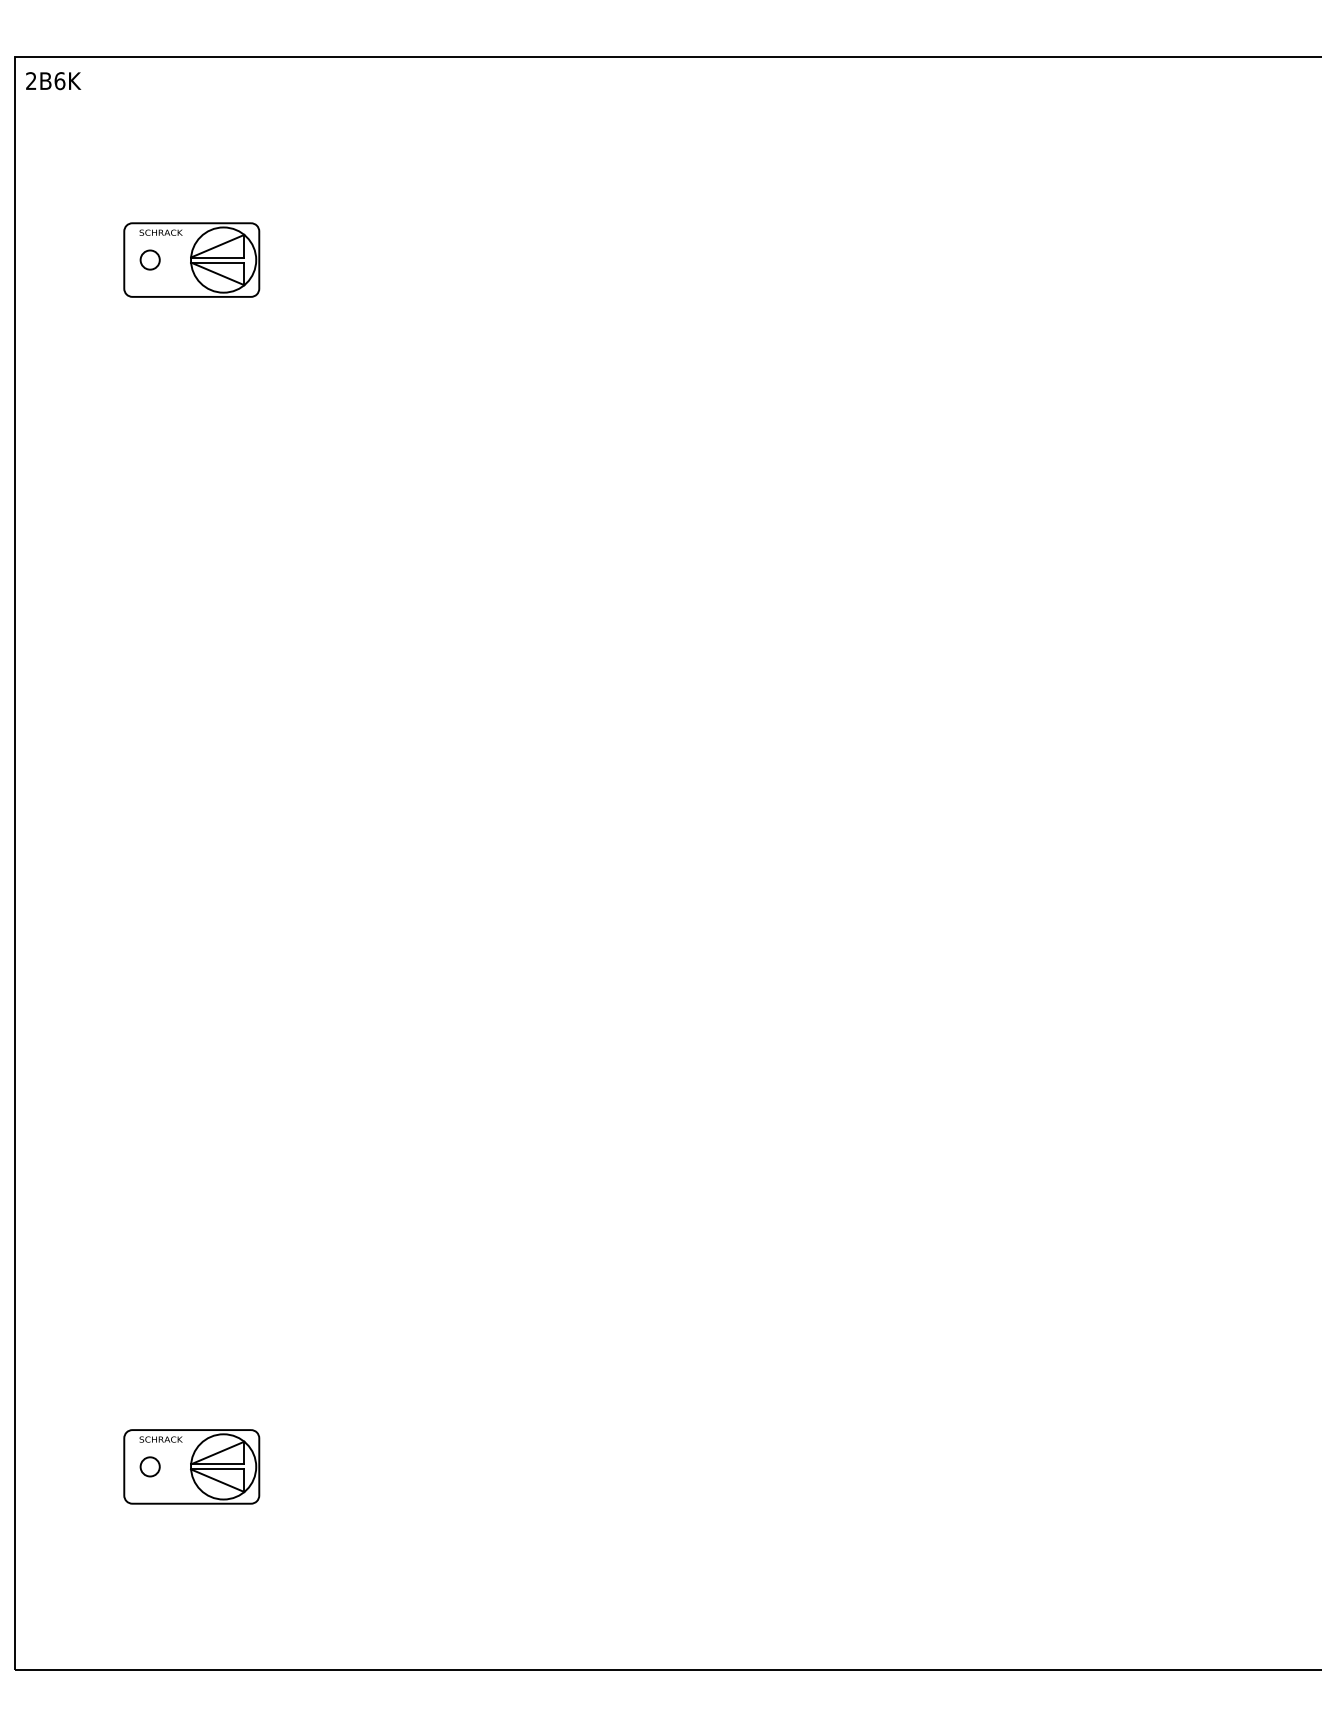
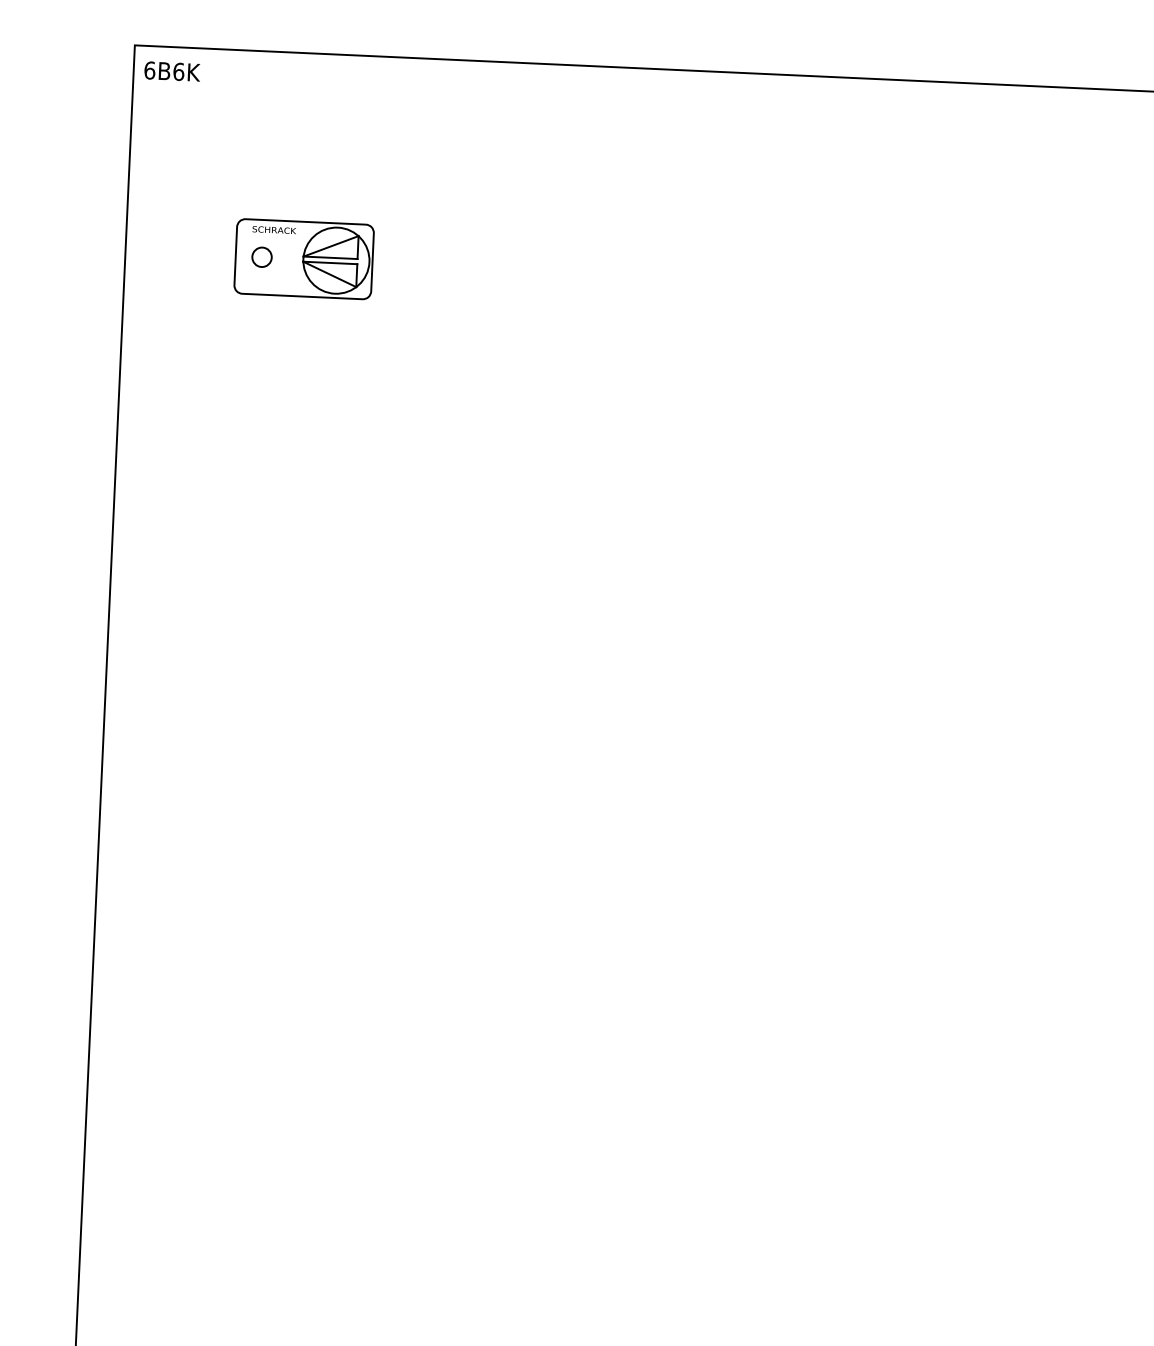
text: (31, 81) -> (150, 70), 2B6K -> 6B6K

